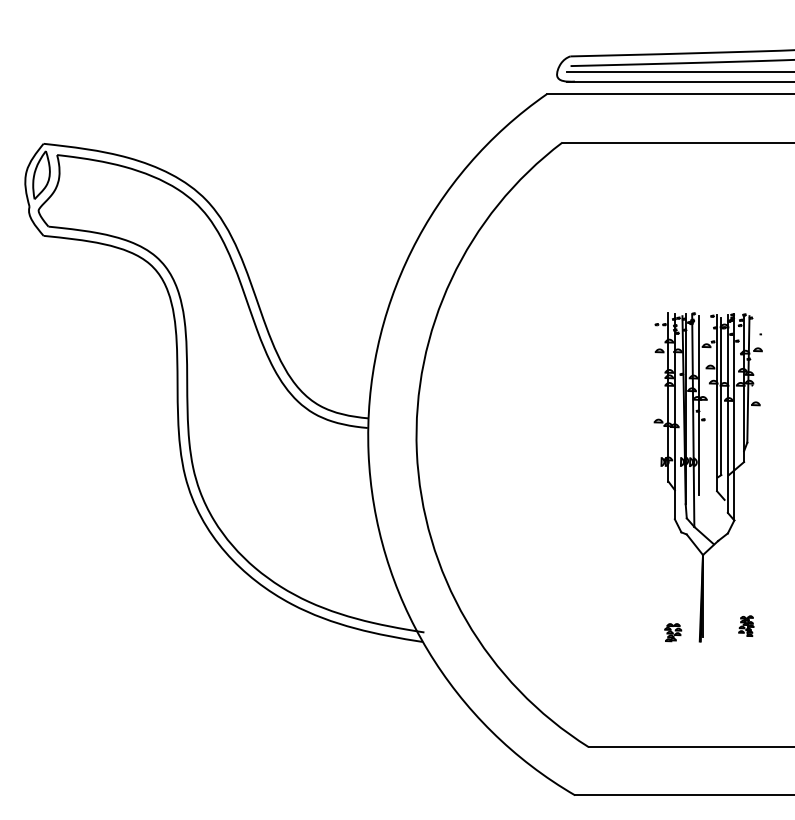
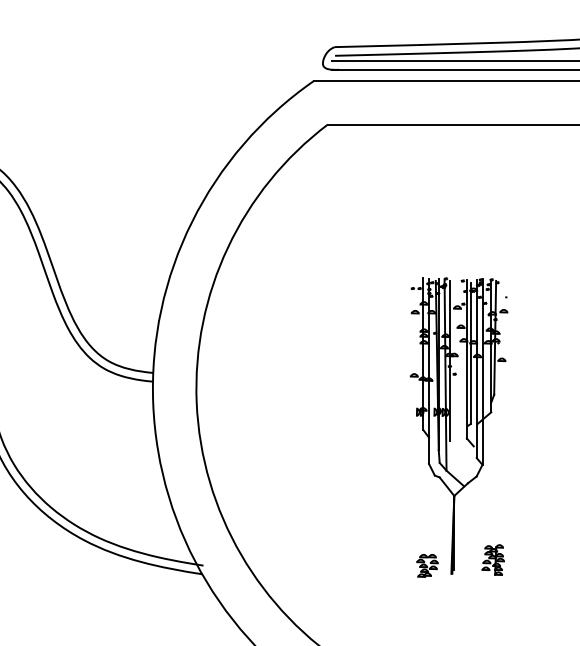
part: (746, 625) -> (493, 559), size x1.67
part: (672, 632) -> (426, 565), size x1.43

